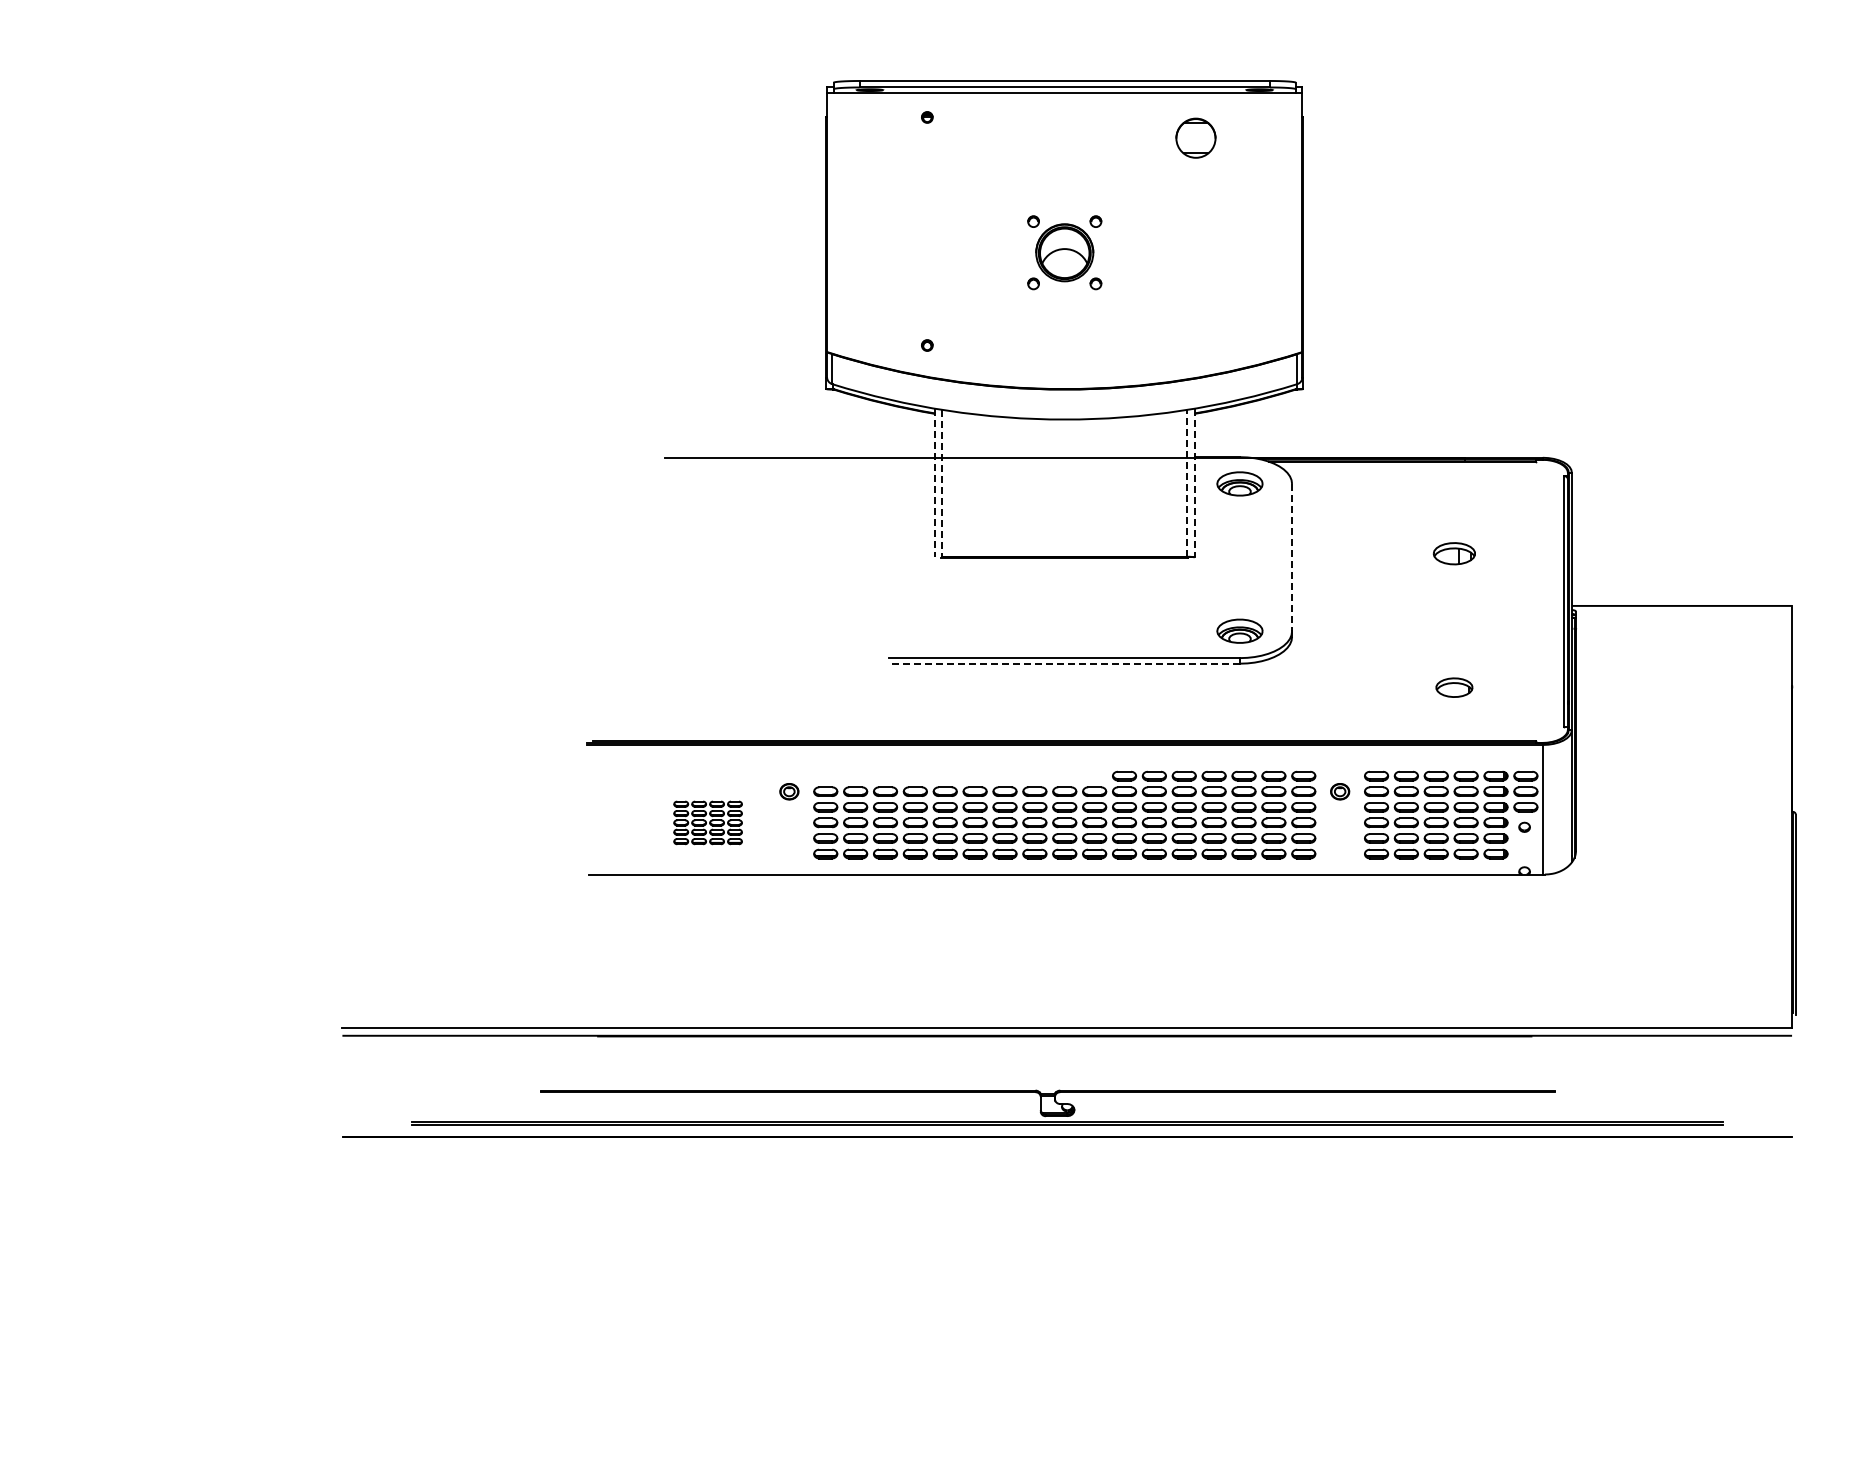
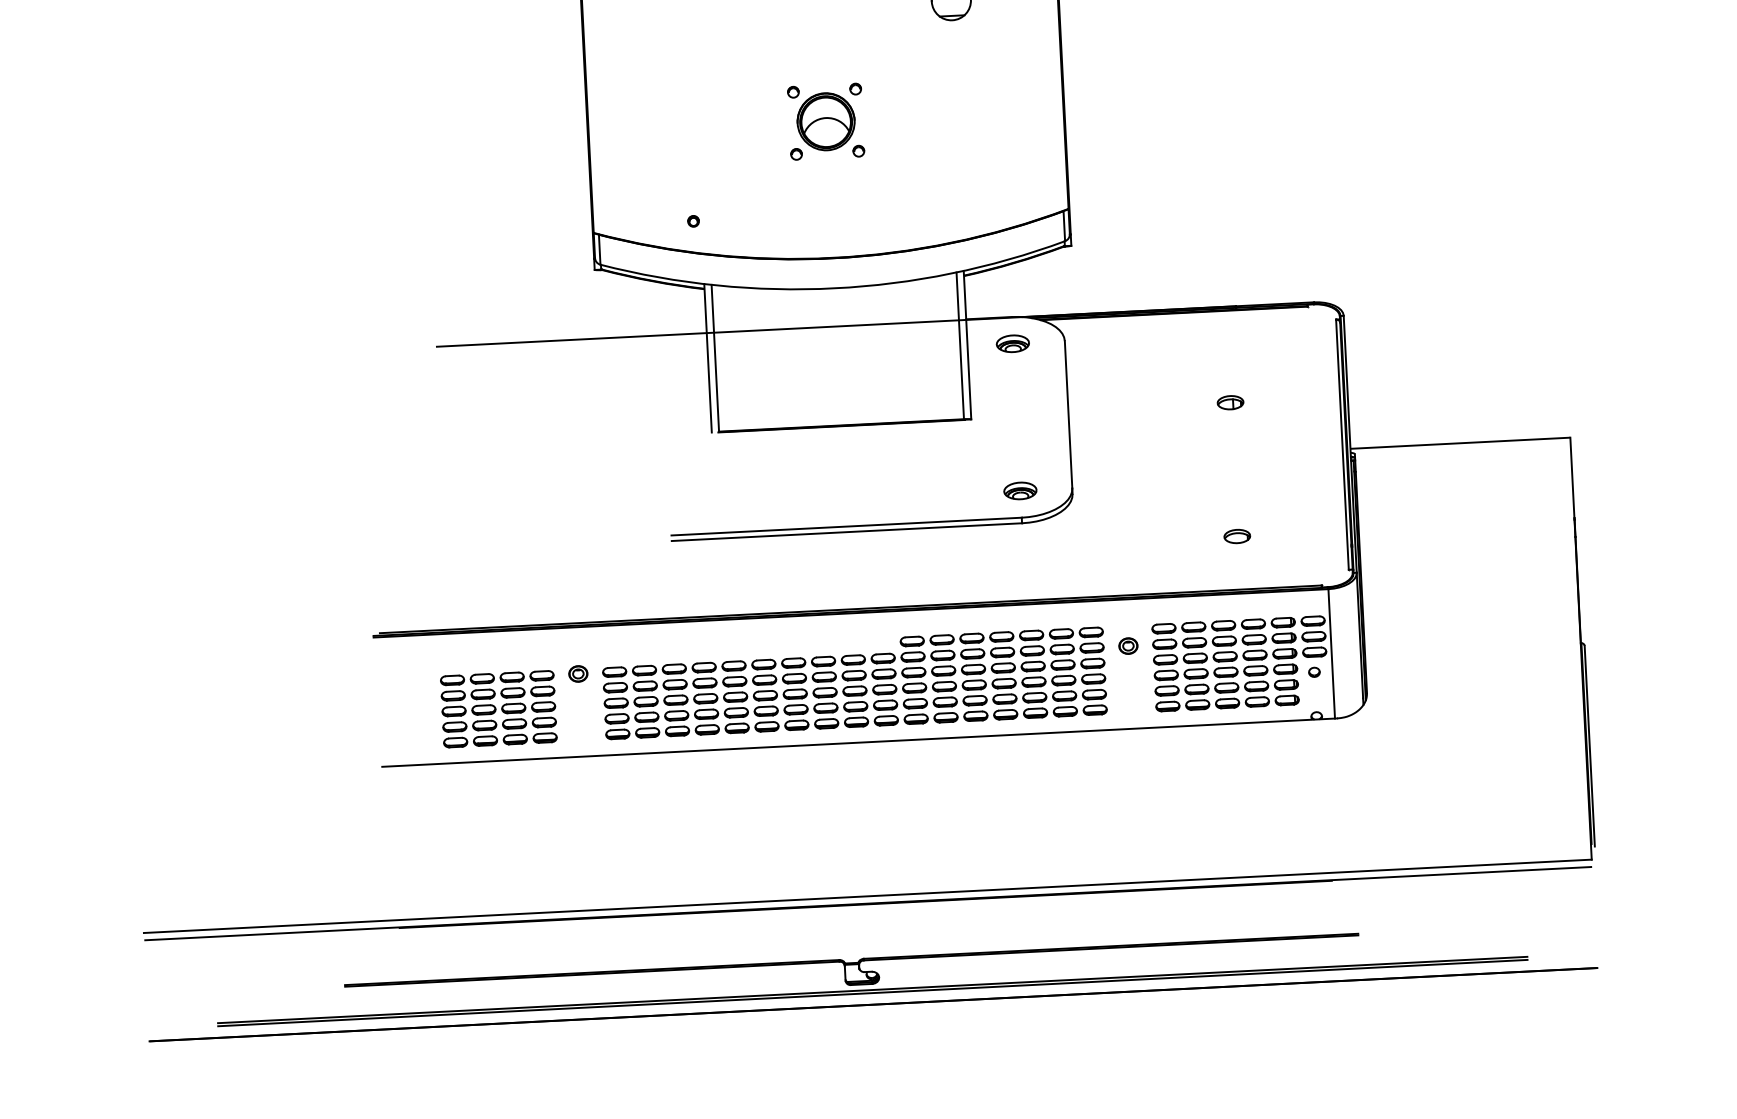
line: (1187, 482) -> (960, 344), dashed -> solid
line: (934, 483) -> (707, 358), dashed -> solid
line: (942, 483) -> (715, 358), dashed -> solid
line: (1194, 483) -> (967, 345), dashed -> solid
part: (1240, 483) -> (1013, 343), size x0.71
part: (1454, 553) -> (1230, 402), size x0.62
line: (1292, 557) -> (1068, 414), dashed -> solid
part: (1240, 631) -> (1020, 491), size x0.71
line: (1064, 663) -> (846, 531), dashed -> solid
part: (1454, 687) -> (1237, 536), size x0.71
part: (707, 822) -> (498, 708), size x1.67

